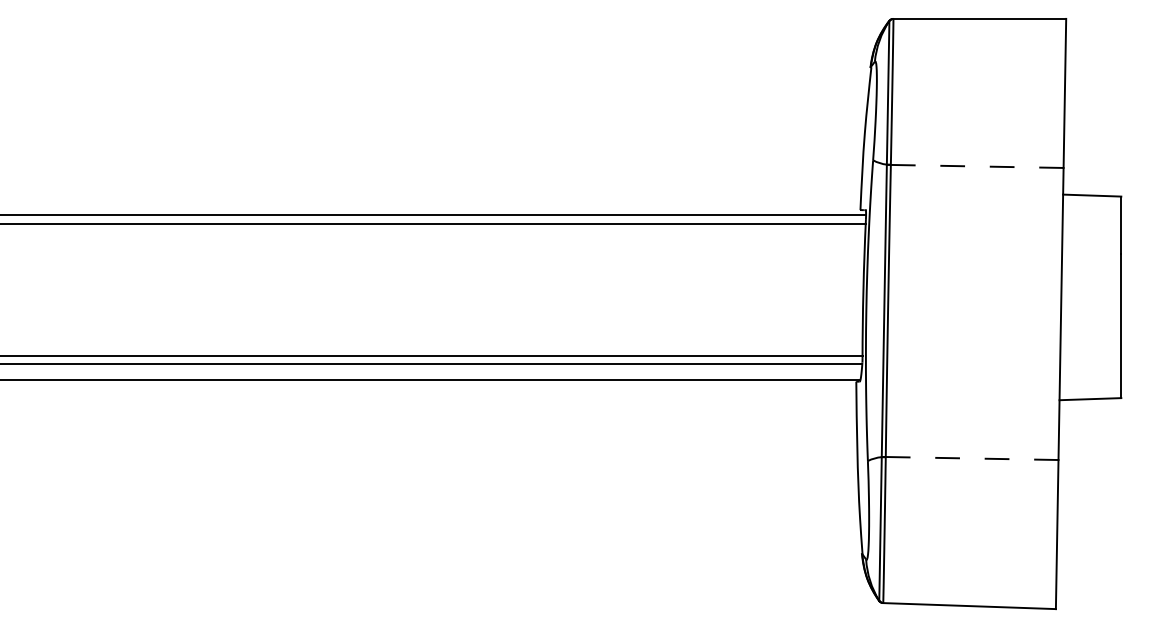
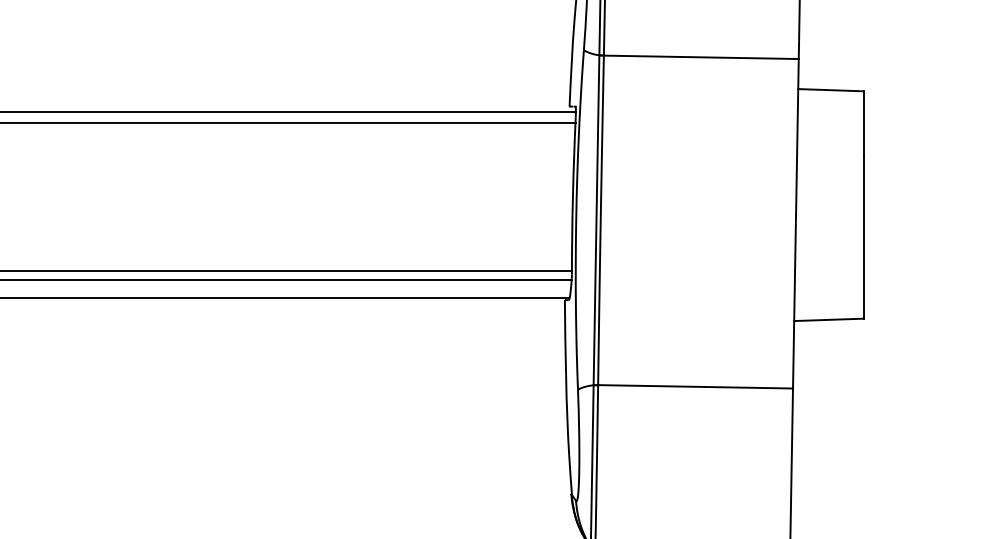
line: (977, 166) -> (701, 57), dashed -> solid
line: (972, 458) -> (695, 386), dashed -> solid

